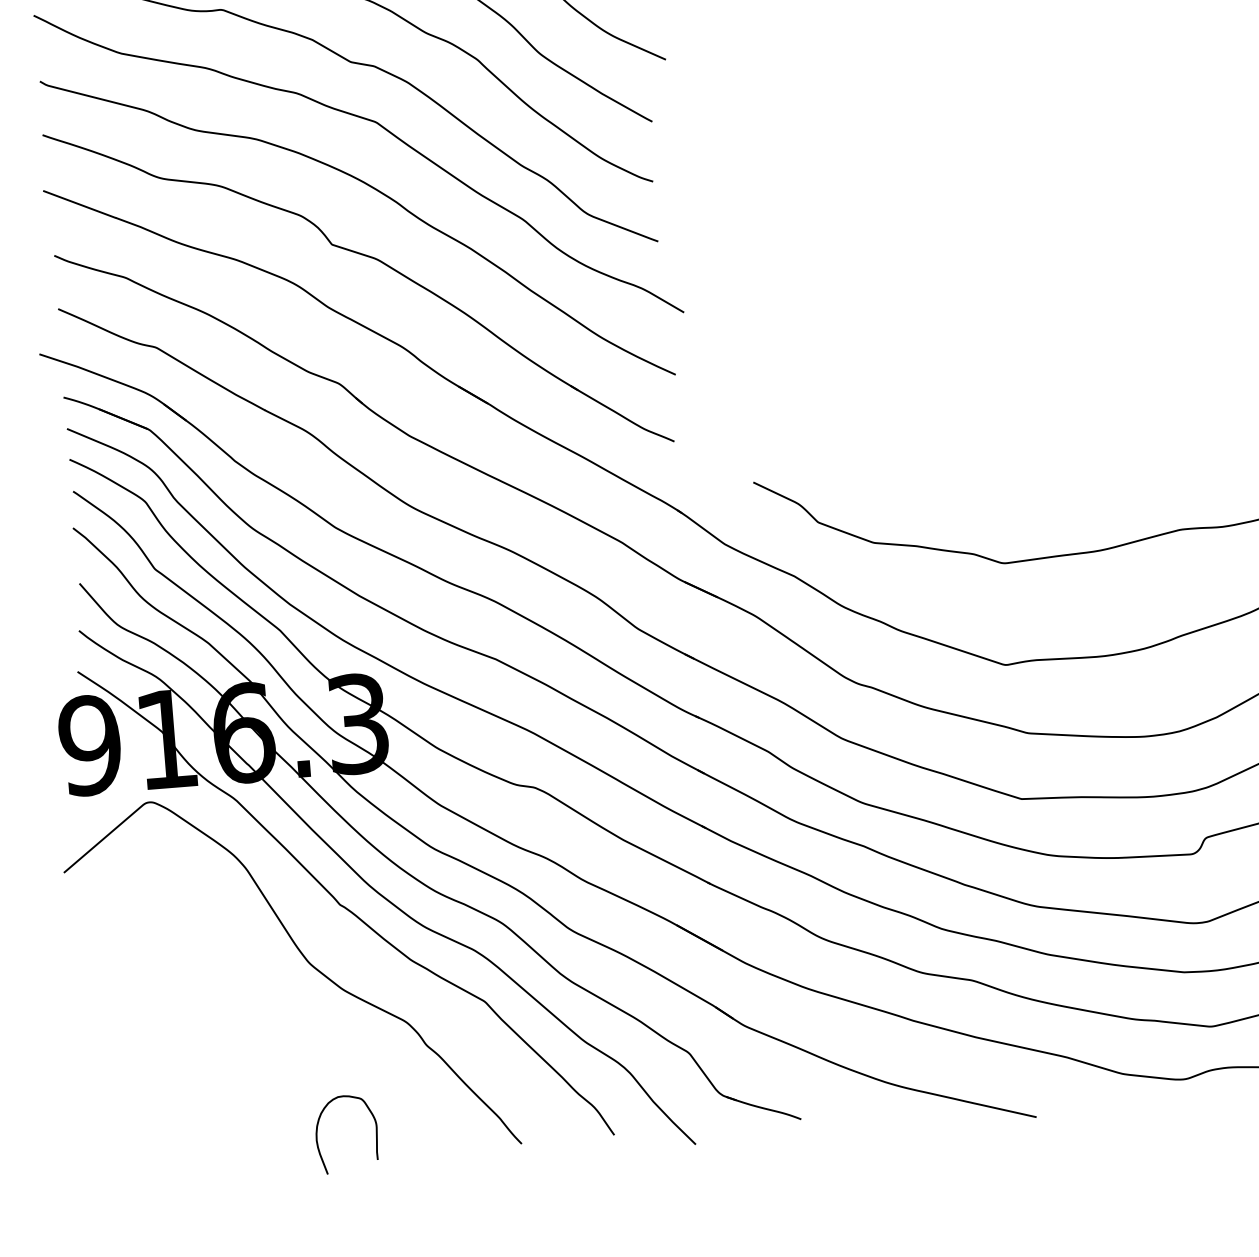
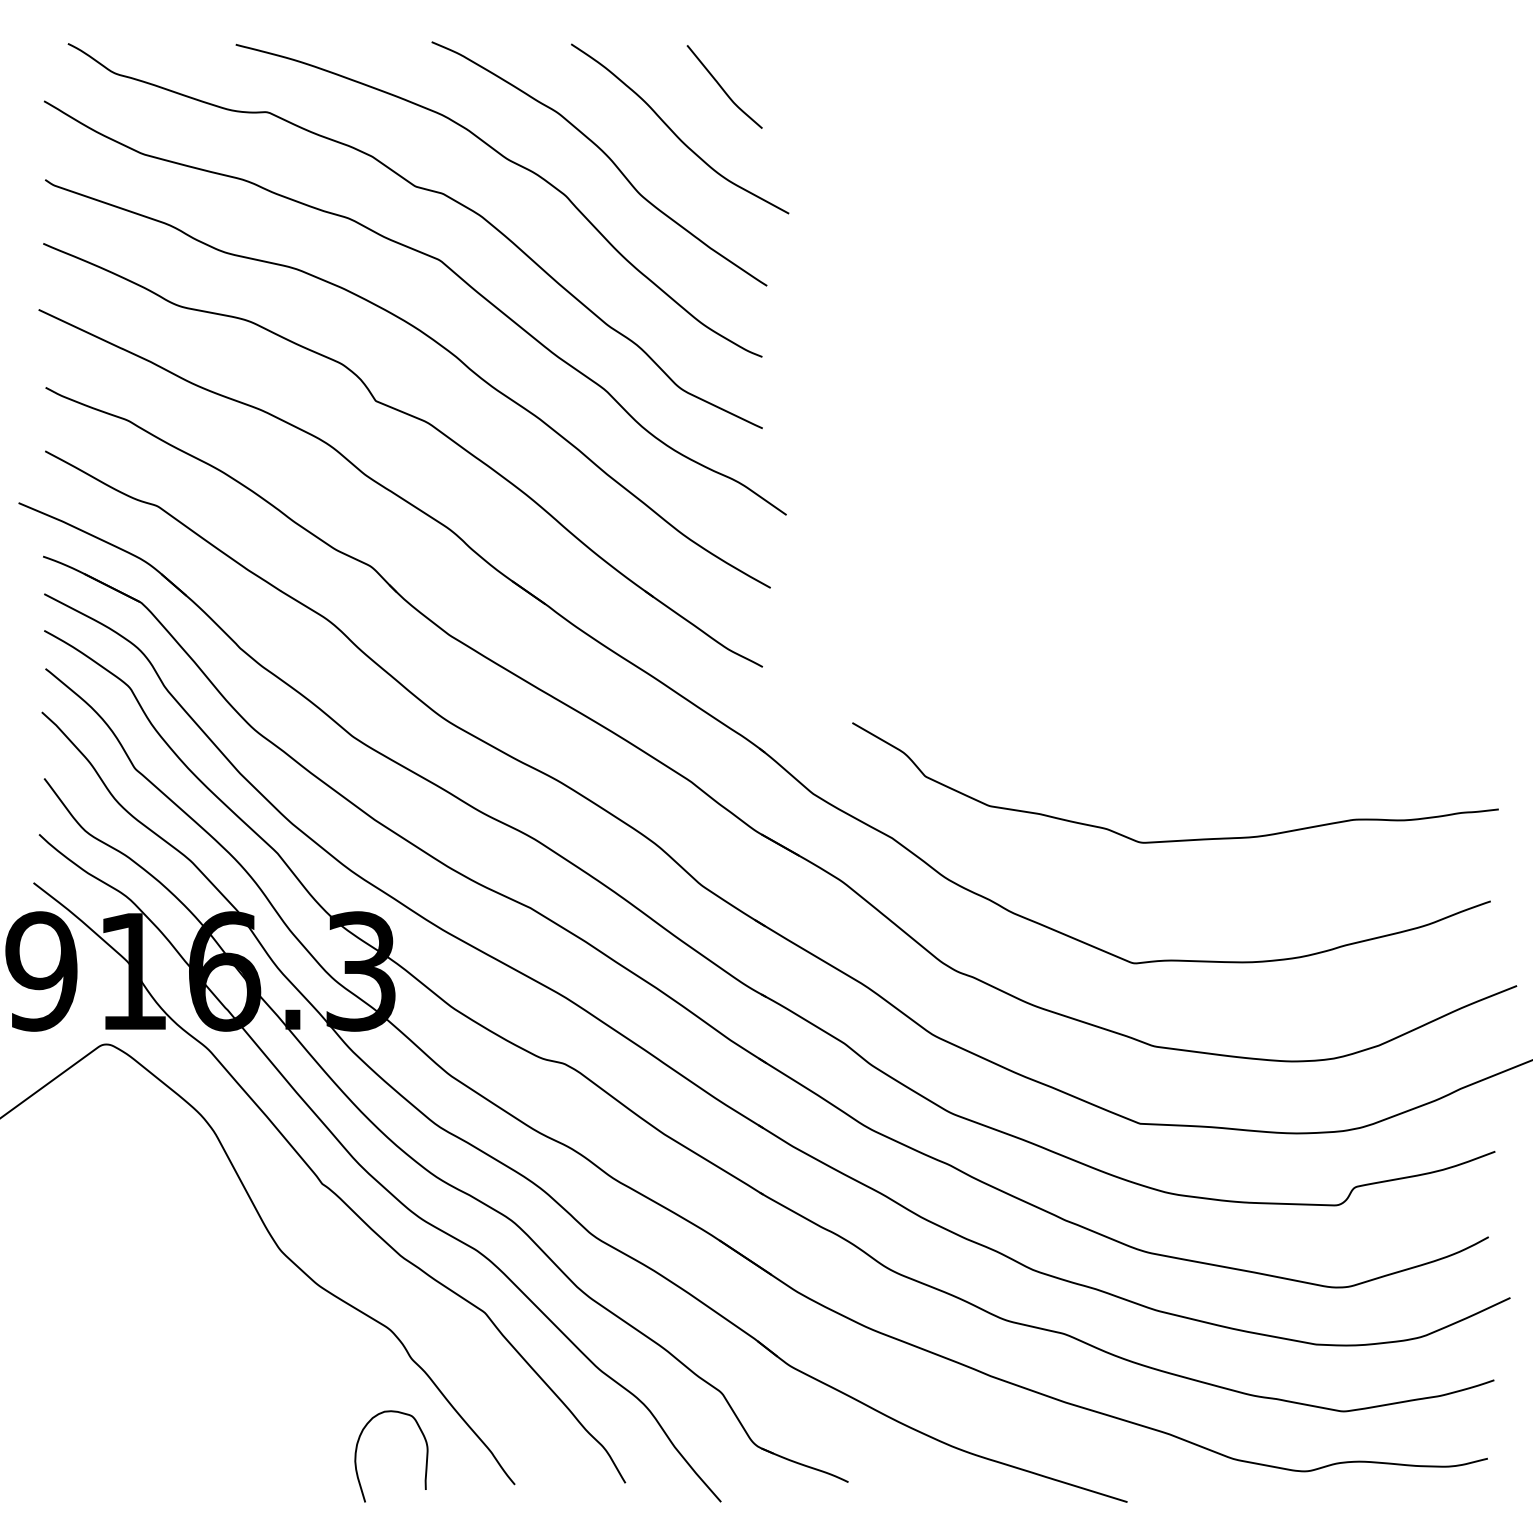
curve: (317, 1130) -> (357, 1449), moved

